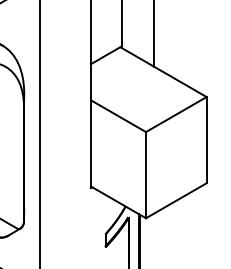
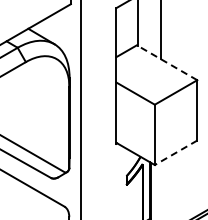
line: (164, 71) -> (167, 62), solid -> dashed
line: (176, 200) -> (176, 152), solid -> dashed

